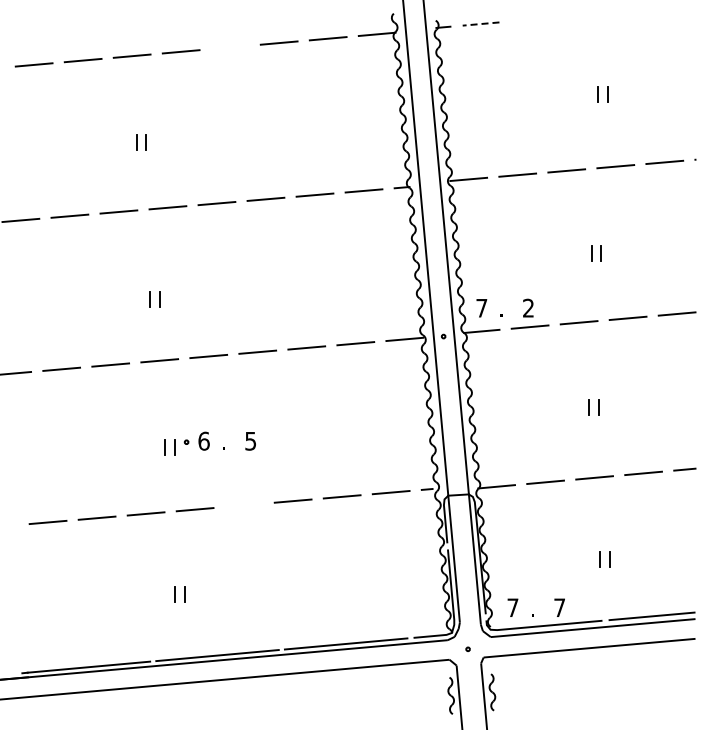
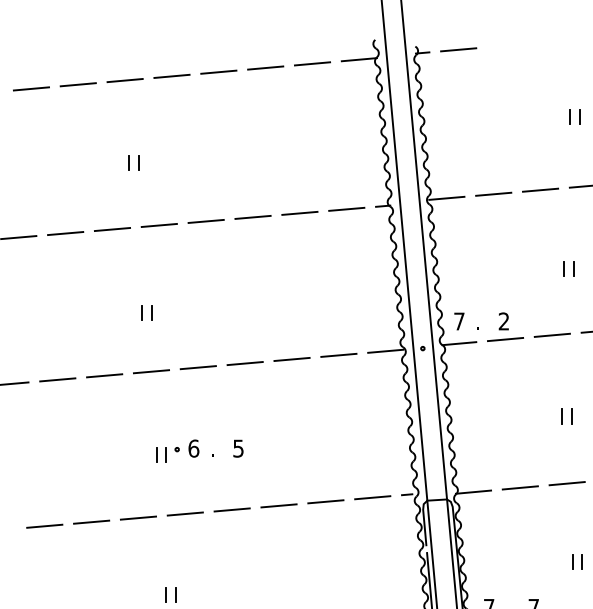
line: (480, 24) -> (458, 50), dashed -> solid
line: (229, 47) -> (218, 72), added
line: (243, 505) -> (231, 510), added

